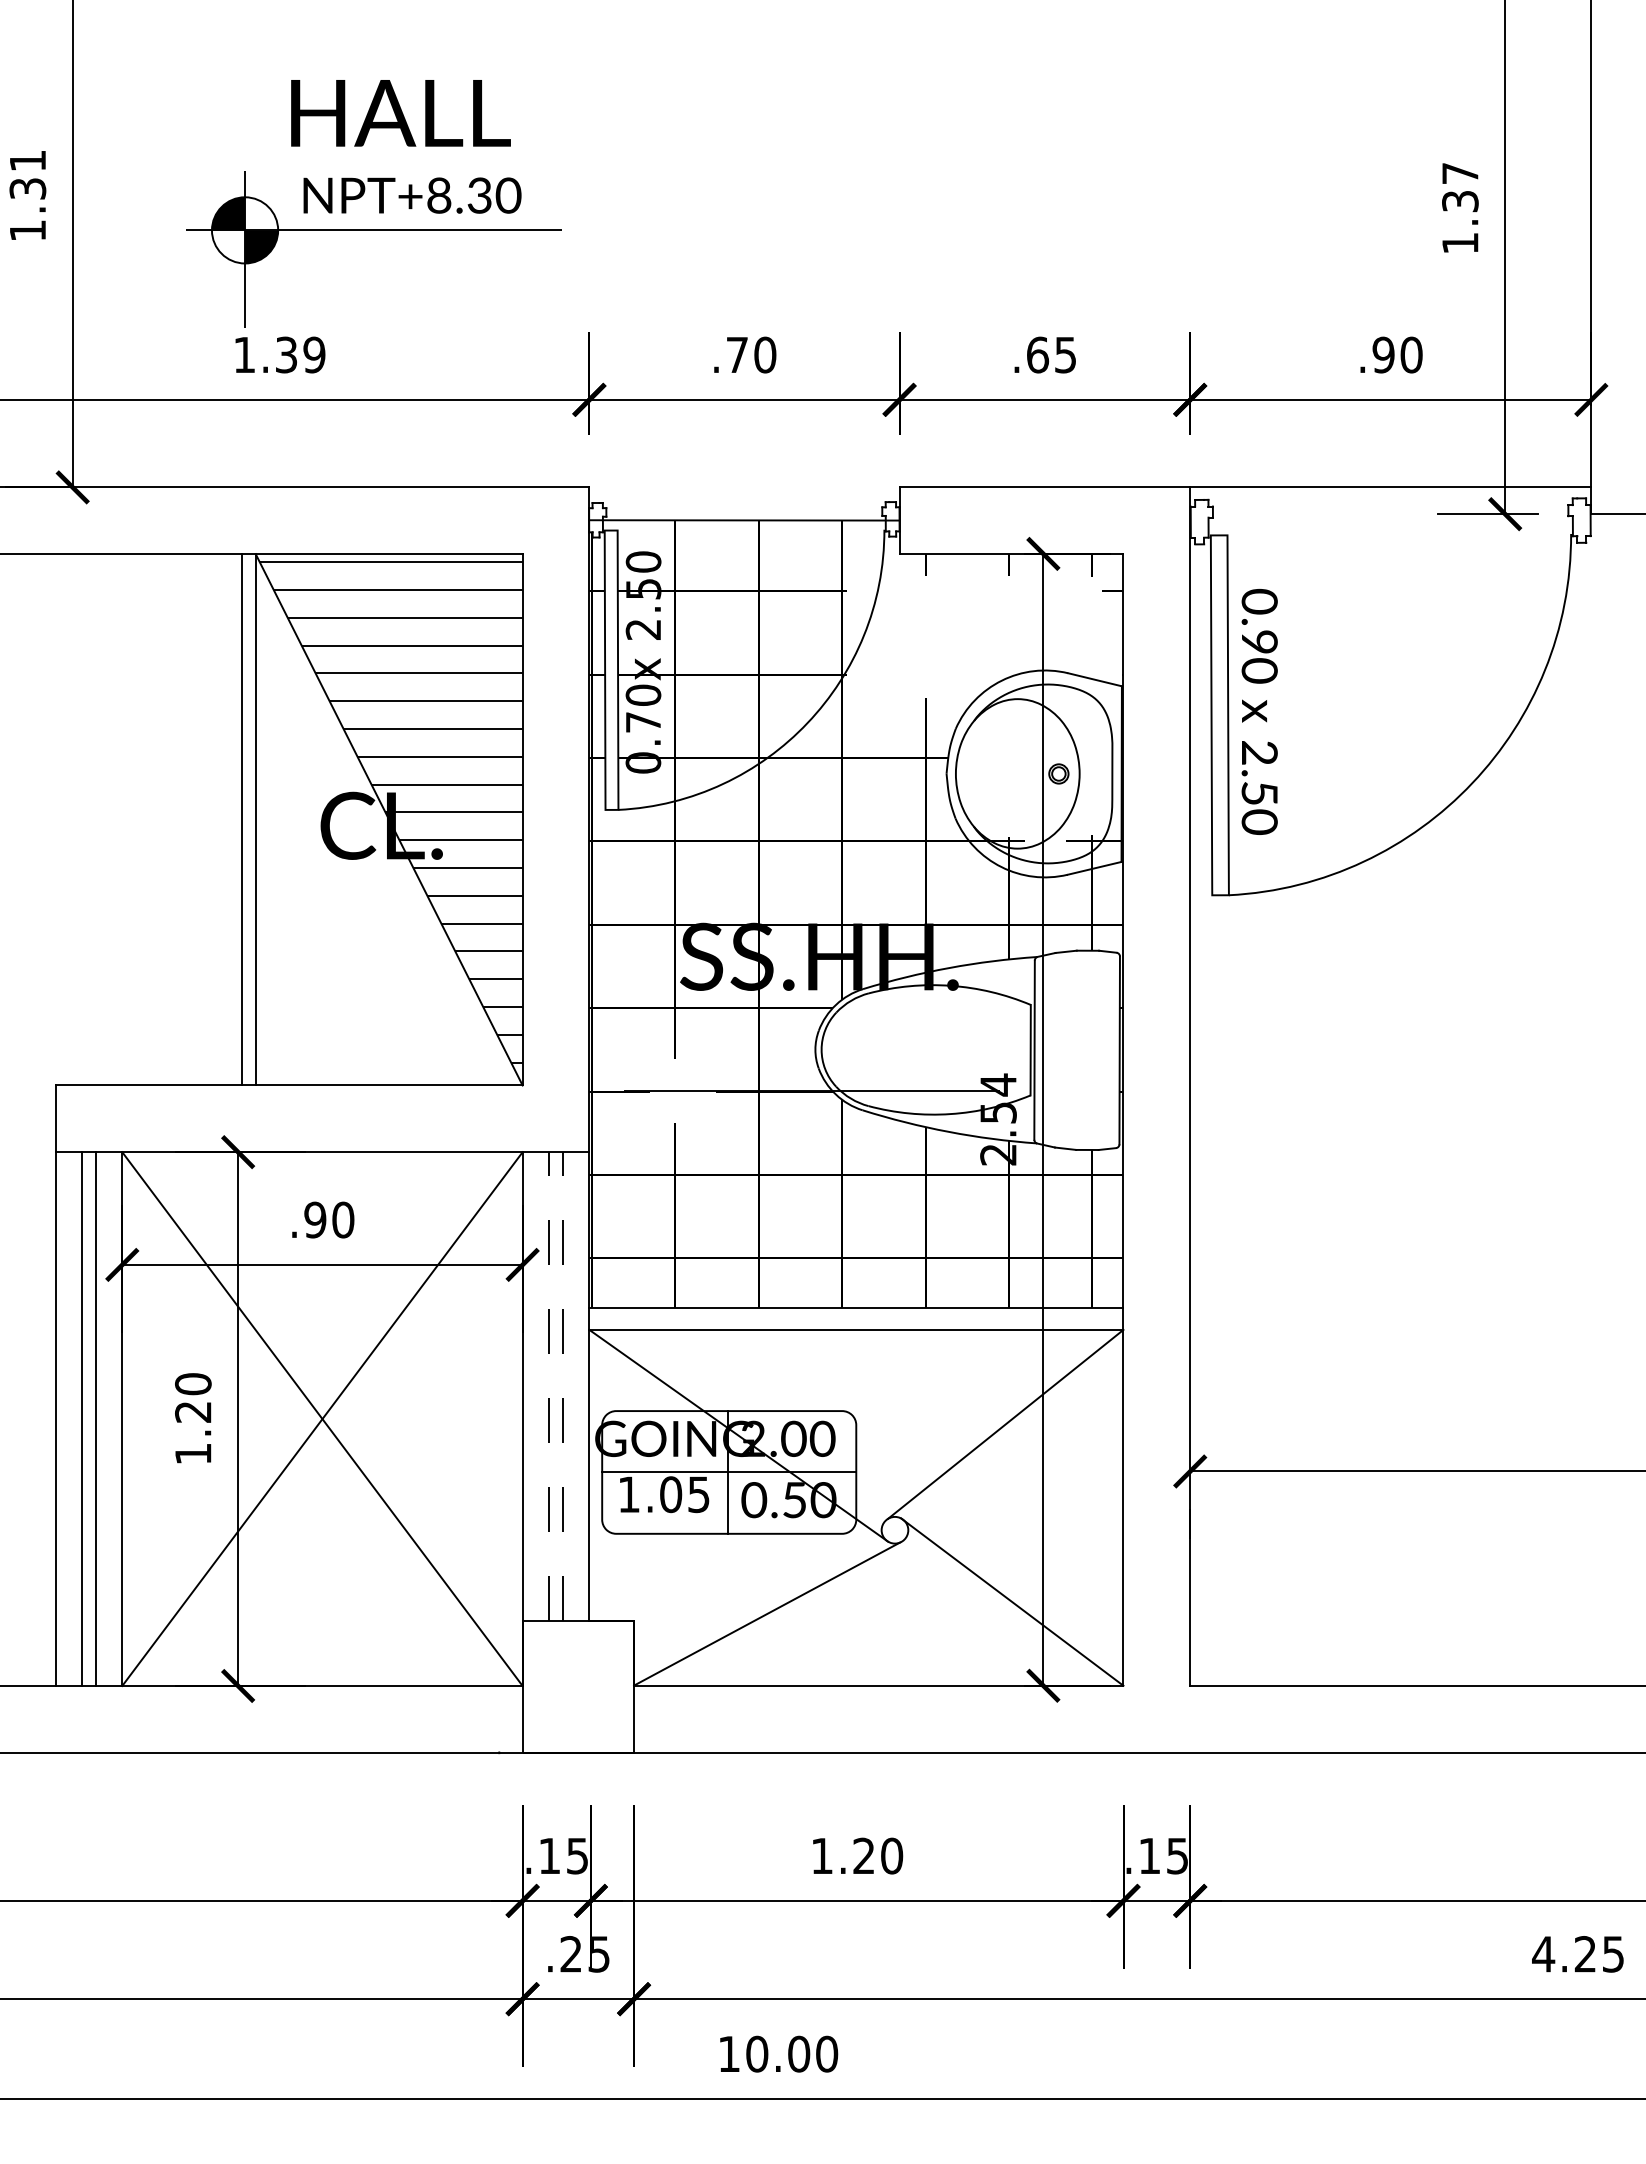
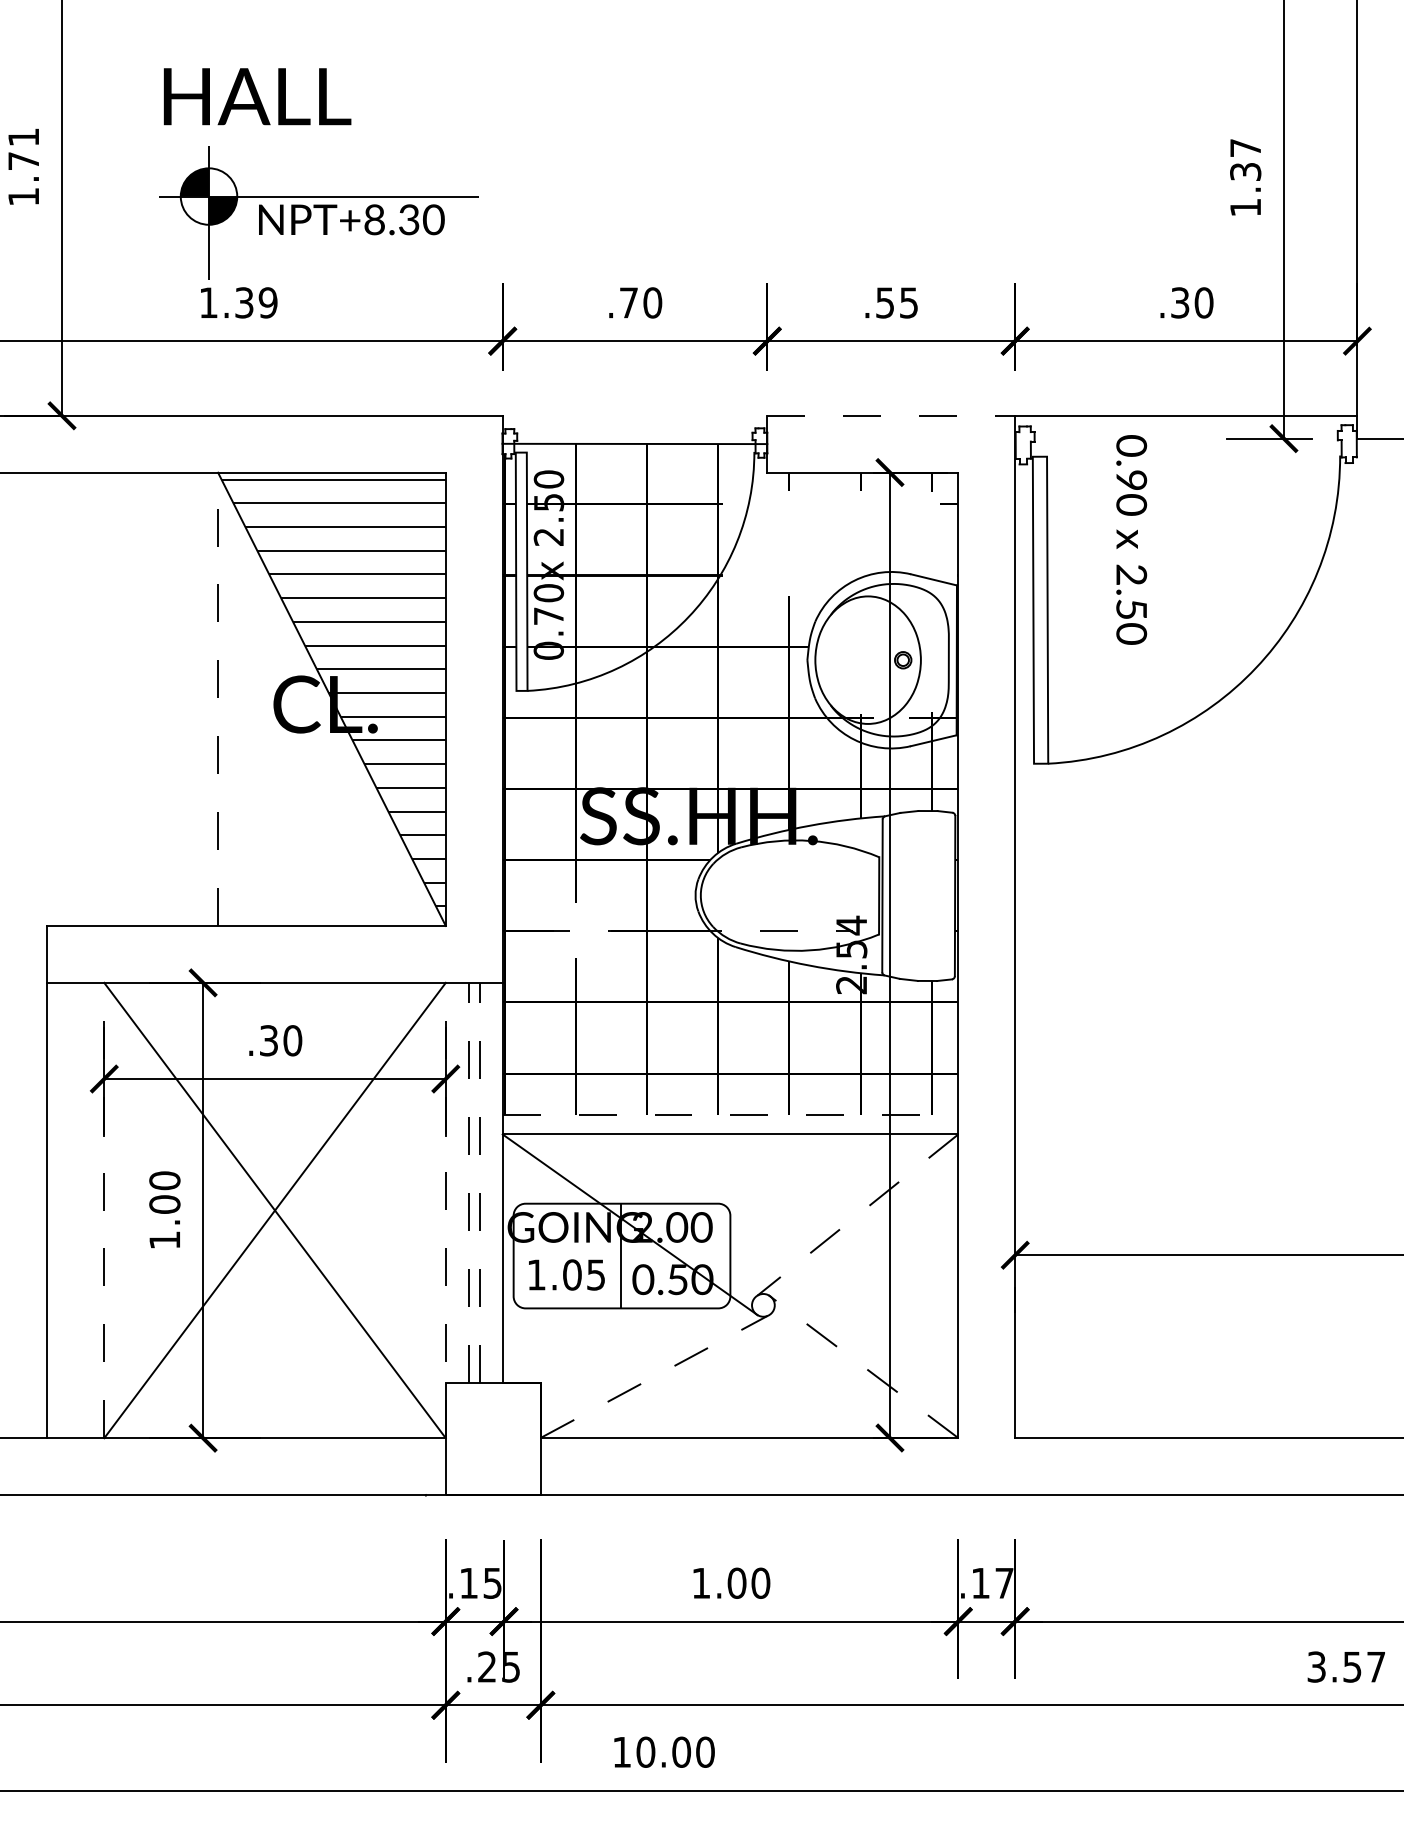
text: (400, 113) -> (257, 96), moved
text: (27, 188) -> (23, 160), 1.31 -> 1.71
text: (412, 195) -> (351, 219), moved
text: (1038, 354) -> (885, 302), .65 -> .55
text: (1383, 354) -> (1180, 302), .90 -> .30
line: (1045, 487) -> (891, 415), solid -> dashed
text: (1259, 711) -> (1131, 539), moved
line: (242, 819) -> (206, 699), removed
line: (255, 819) -> (217, 699), solid -> dashed
line: (812, 1090) -> (693, 930), solid -> dashed
text: (315, 1219) -> (269, 1040), .90 -> .30
line: (856, 1307) -> (730, 1115), solid -> dashed
text: (193, 1412) -> (165, 1204), 1.20 -> 1.00
line: (522, 1418) -> (445, 1210), solid -> dashed
line: (82, 1419) -> (70, 1210), removed
line: (95, 1419) -> (81, 1210), removed
line: (122, 1419) -> (104, 1210), solid -> dashed
line: (1005, 1424) -> (857, 1215), solid -> dashed
line: (729, 1472) -> (622, 1256), removed
line: (1011, 1601) -> (862, 1366), solid -> dashed
line: (767, 1613) -> (654, 1376), solid -> dashed
text: (864, 1855) -> (737, 1582), 1.20 -> 1.00
text: (1177, 1856) -> (1004, 1583), .15 -> .17
text: (1577, 1954) -> (1345, 1667), 4.25 -> 3.57

